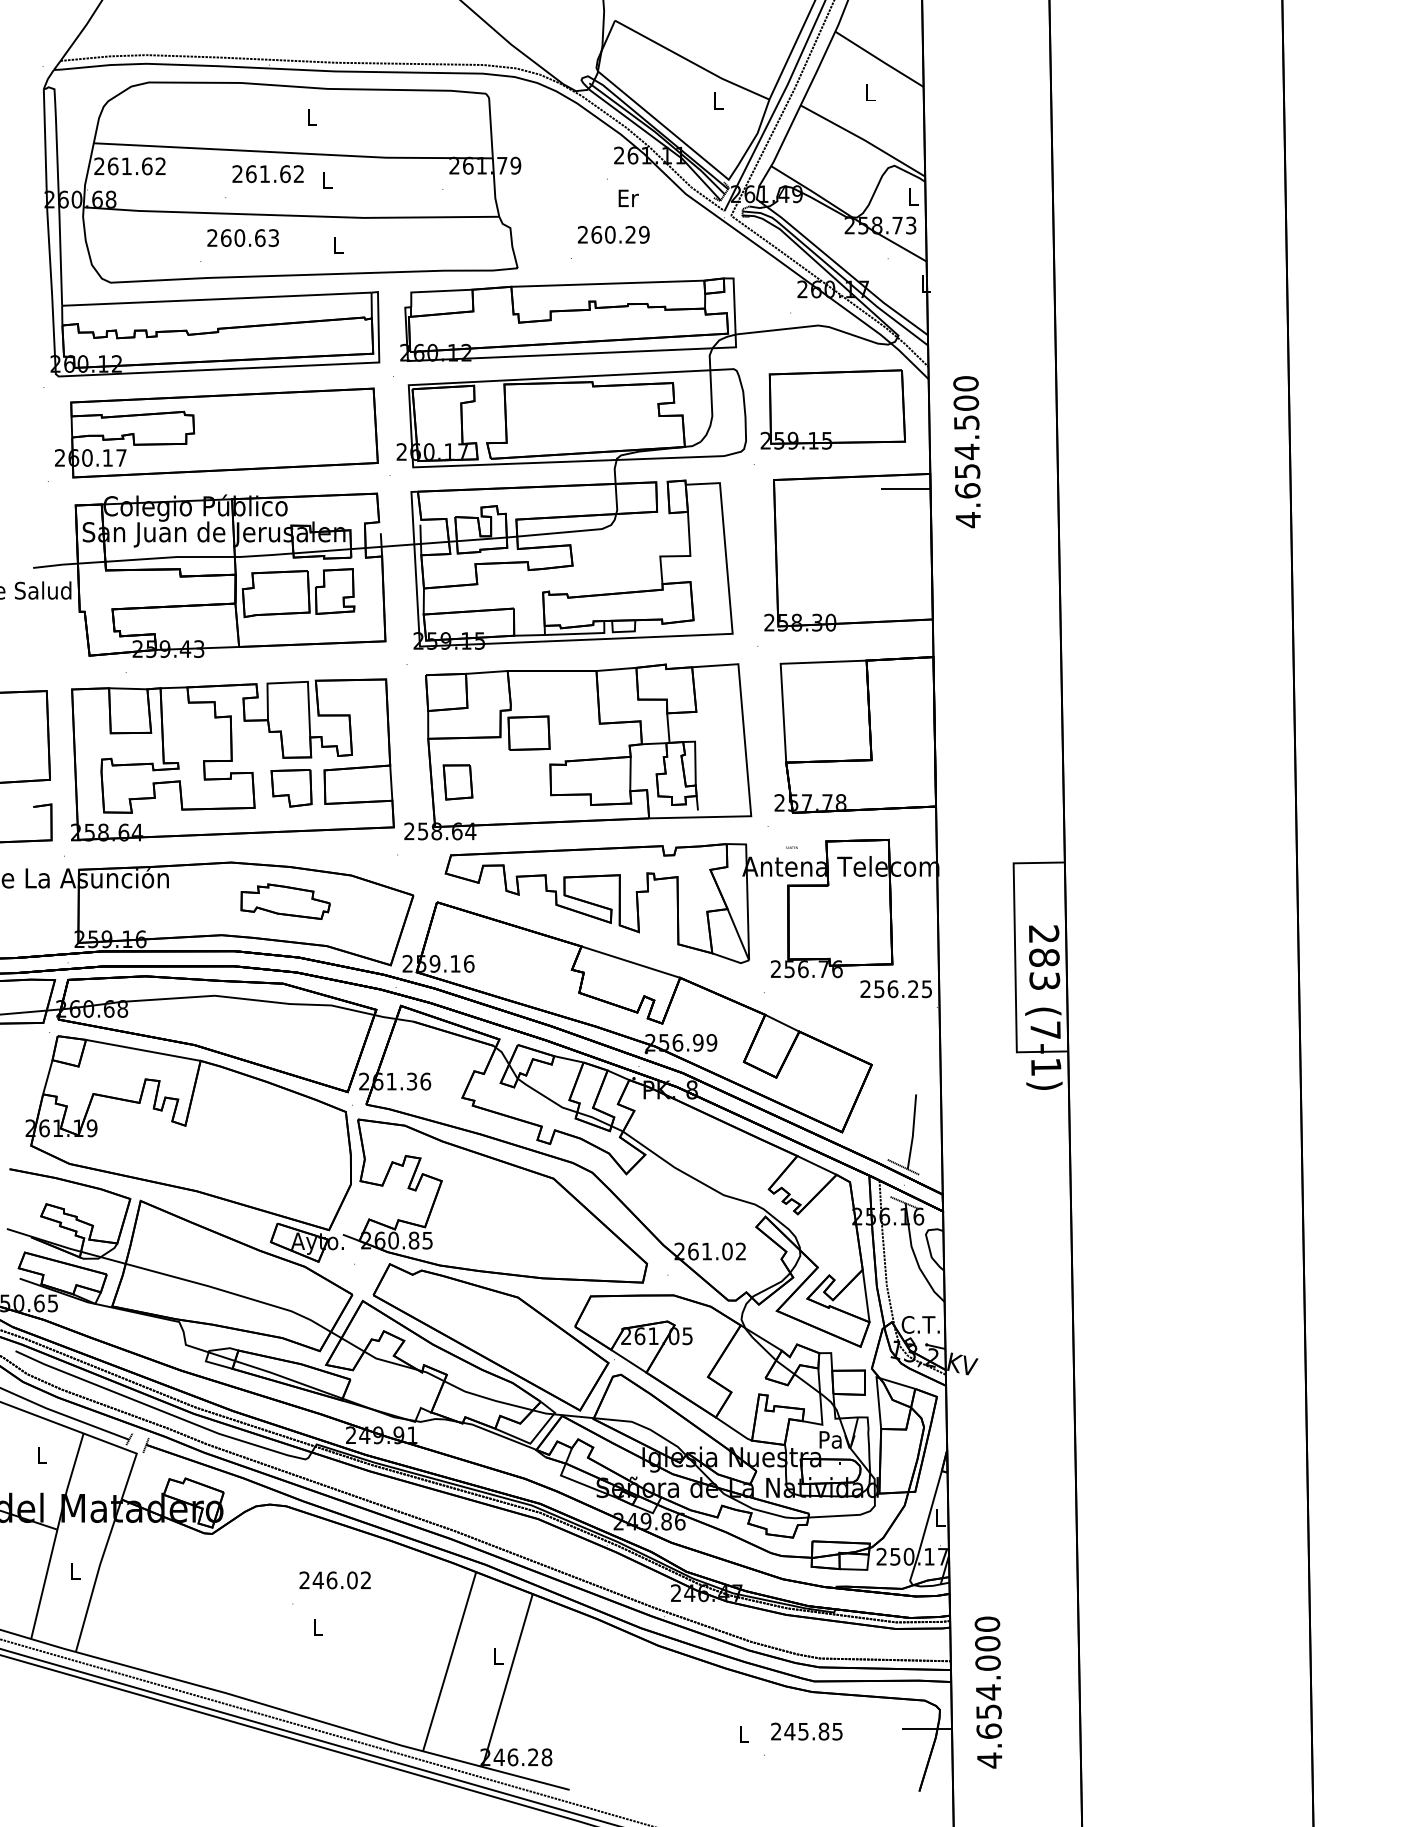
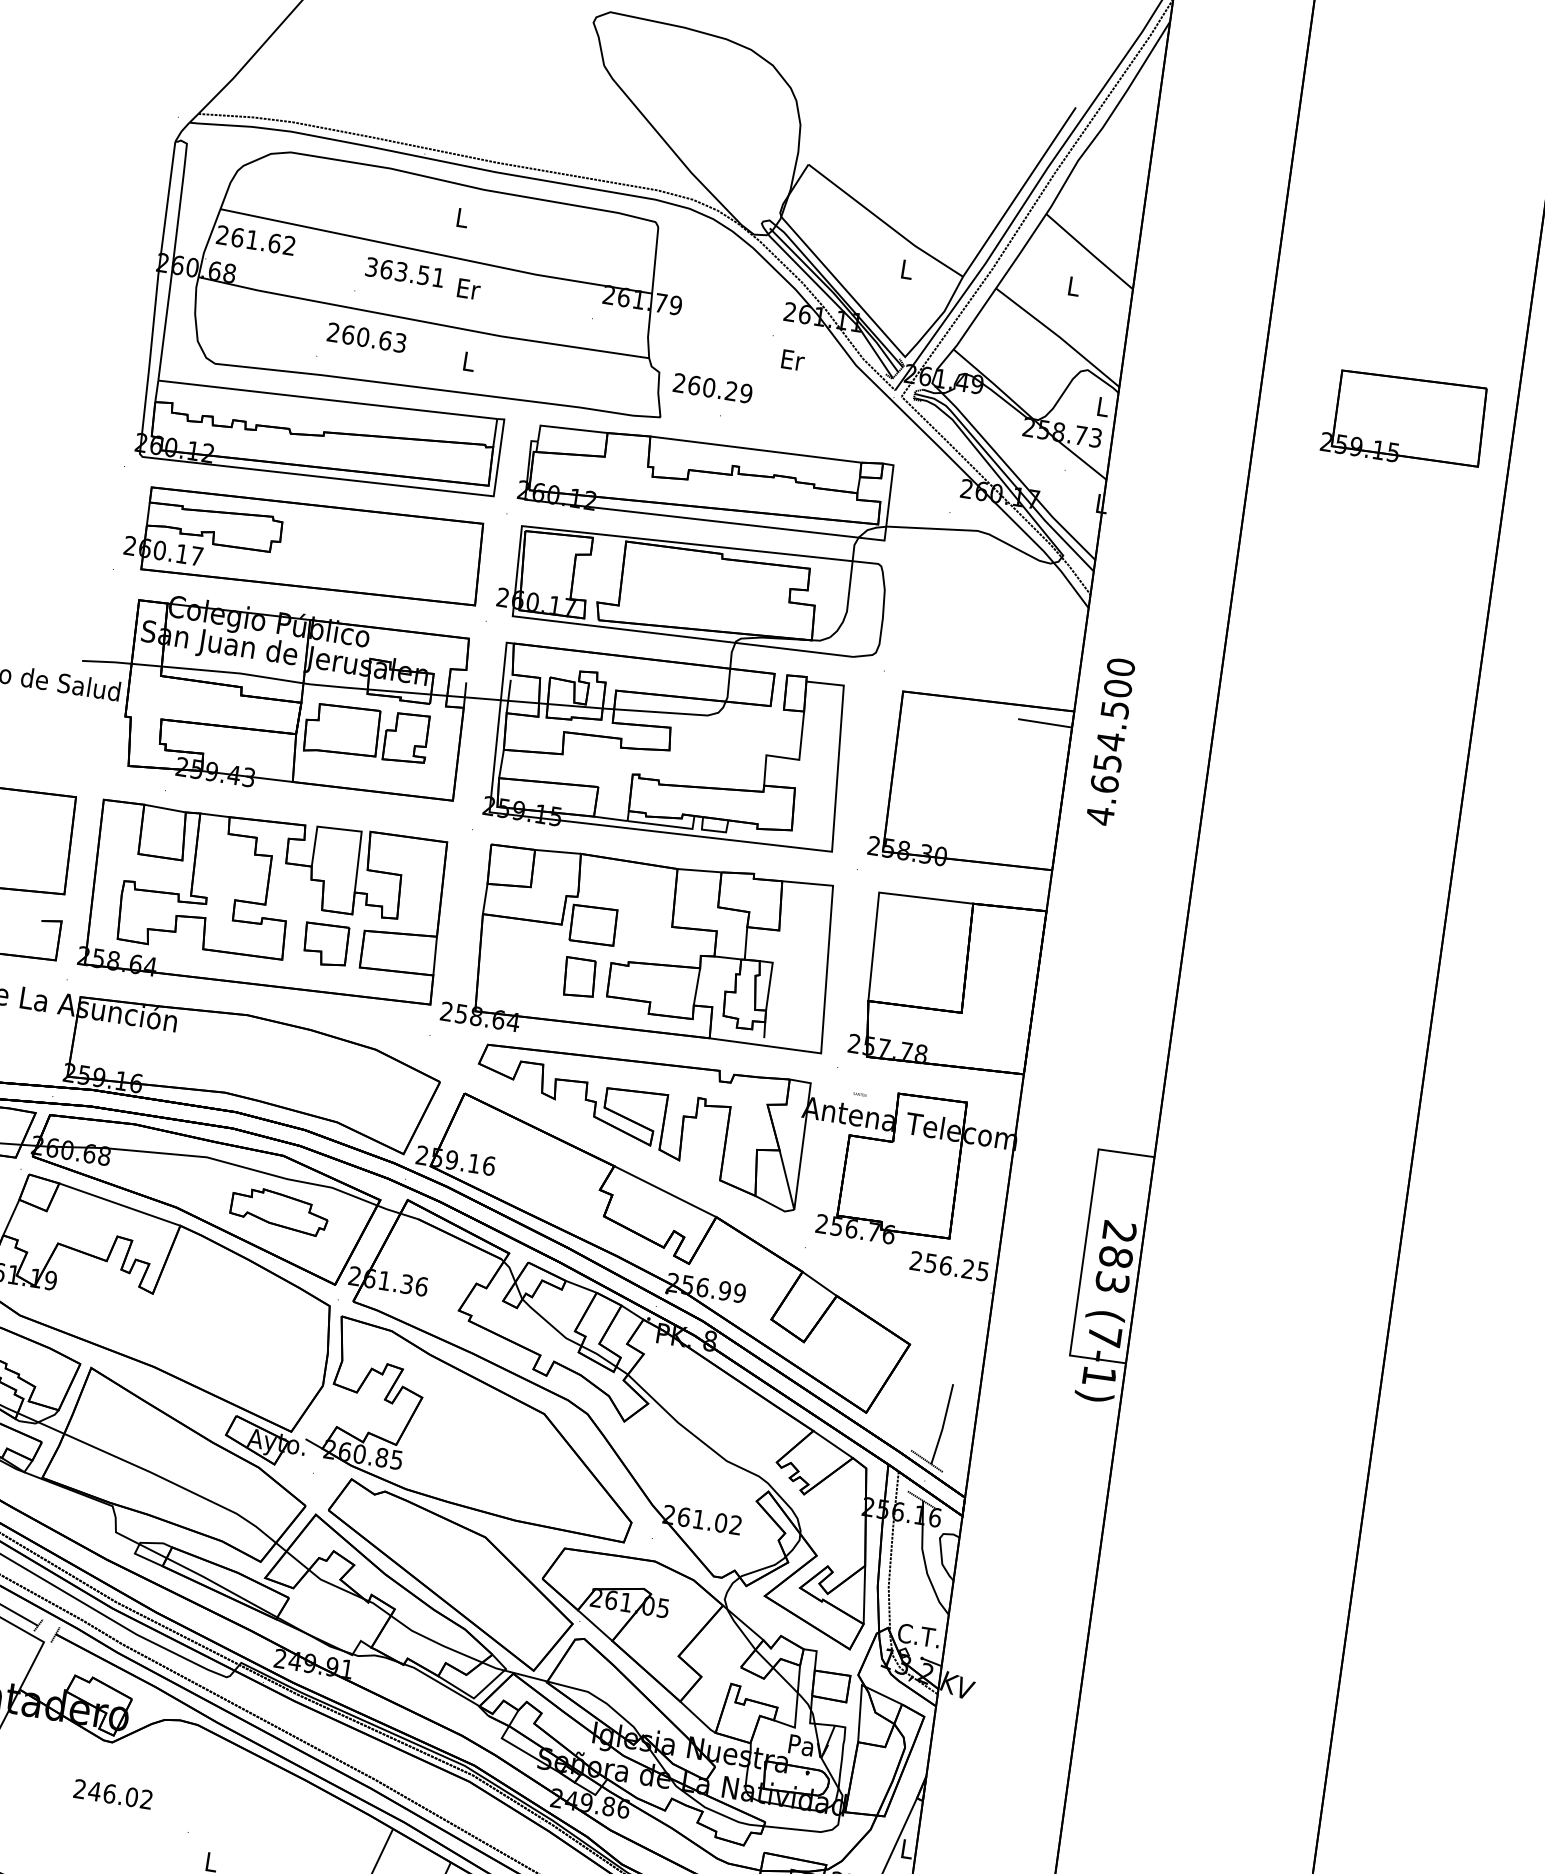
text: (267, 174) -> (404, 272), 261.62 -> 363.51
text: (328, 179) -> (469, 288), L -> Er
text: (613, 234) -> (712, 387), moved
part: (832, 409) -> (1404, 419), moved
text: (966, 452) -> (1109, 742), moved
part: (457, 782) -> (579, 977), moved
part: (285, 901) -> (279, 1210), moved
text: (334, 1580) -> (112, 1794), moved

